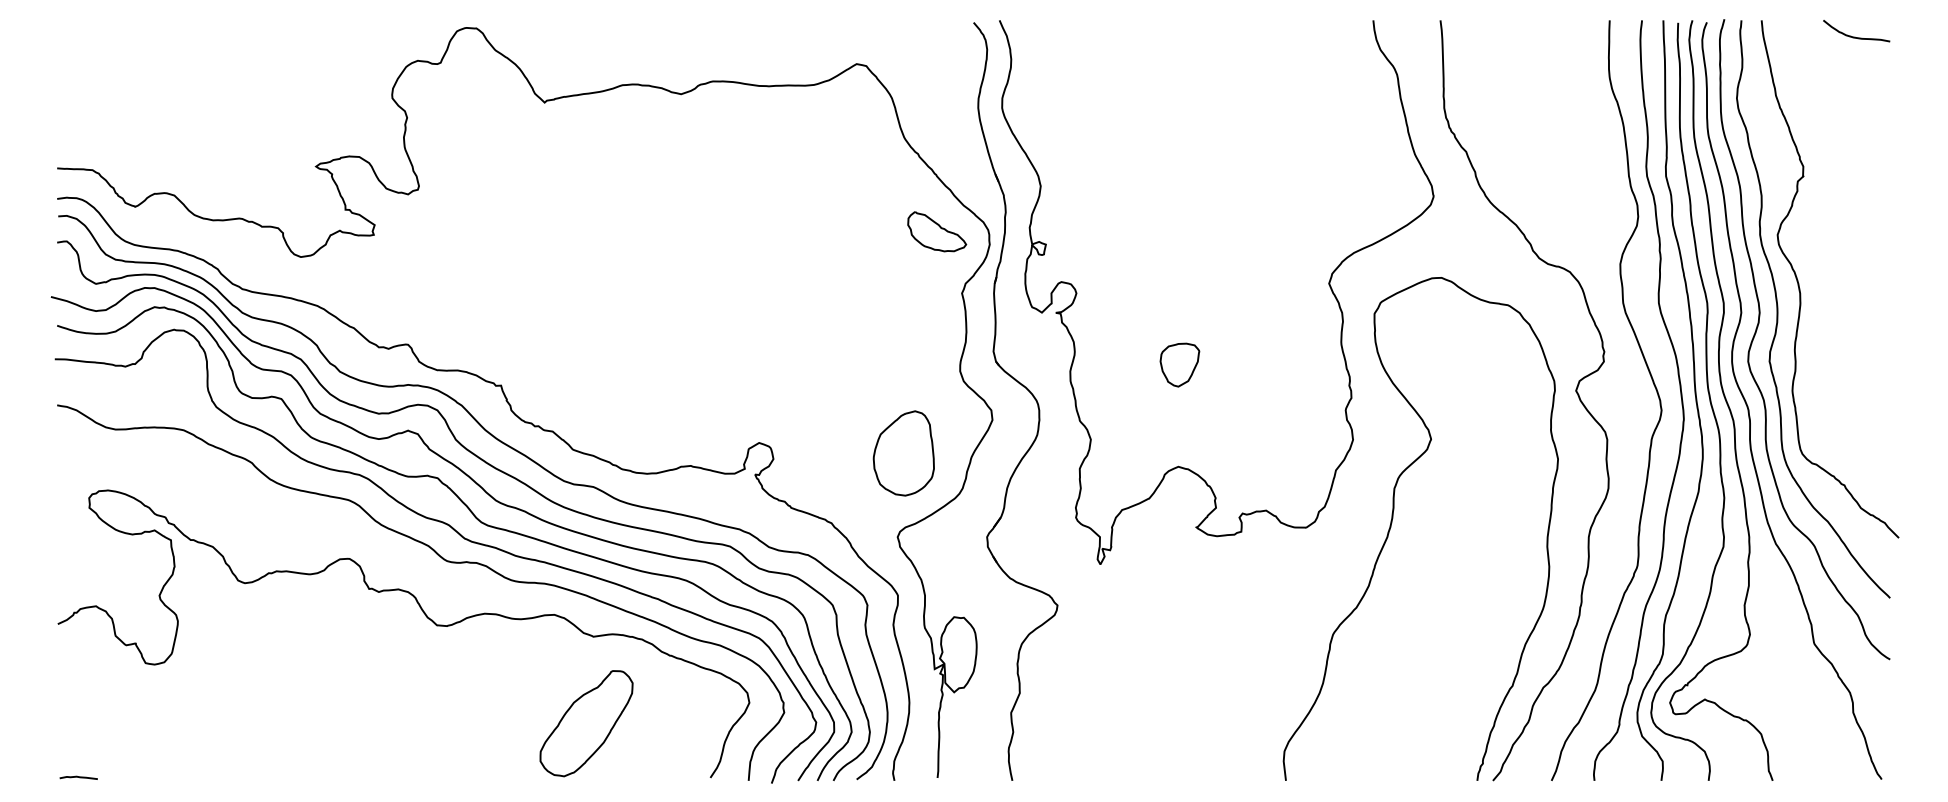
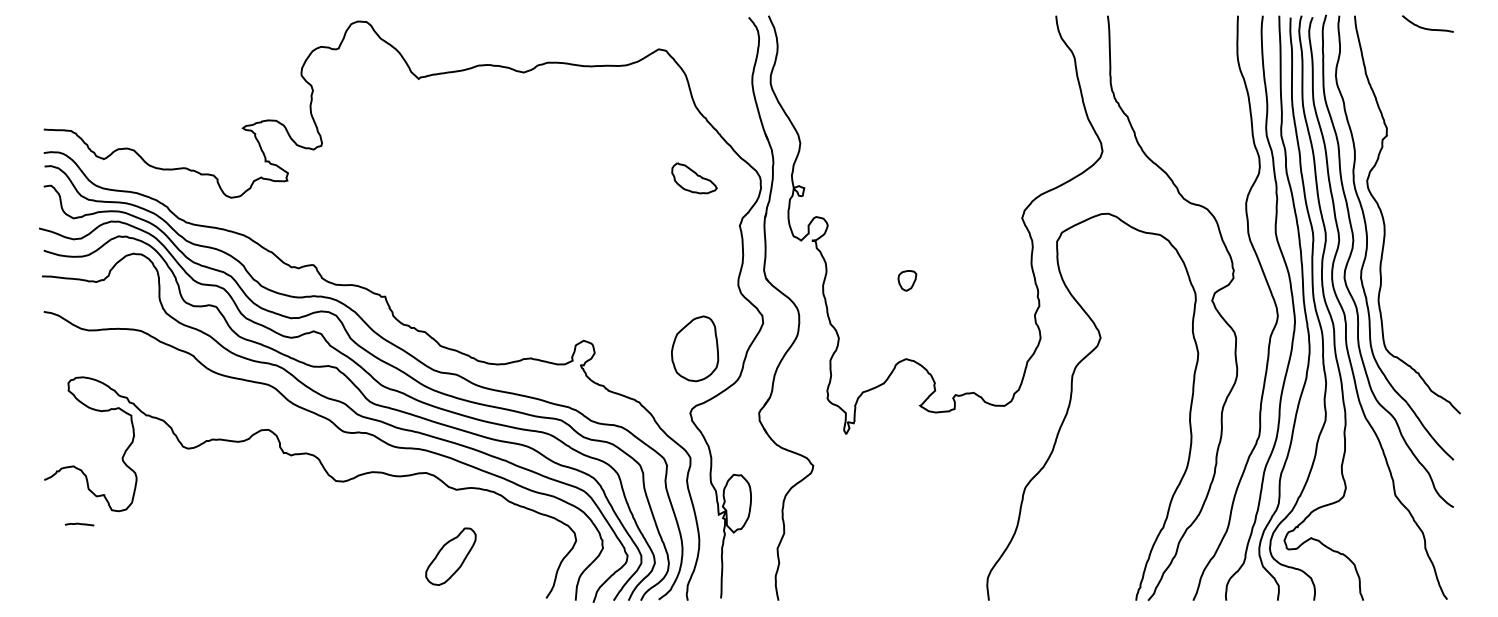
part: (937, 231) -> (694, 178), moved
part: (1179, 364) -> (907, 280), size x0.6
part: (586, 723) -> (450, 556), size x0.7
curve: (78, 777) -> (79, 524), moved

